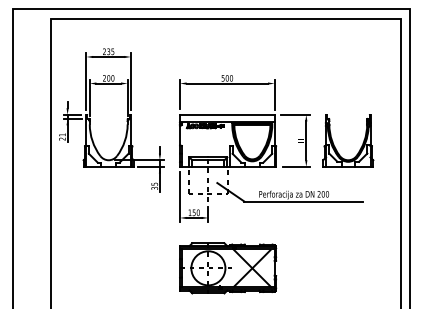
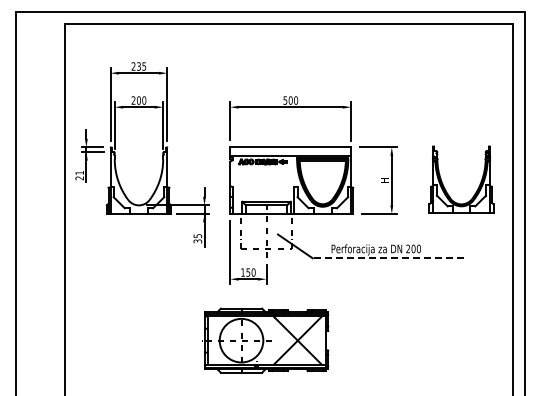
part: (335, 147) -> (445, 188), moved
line: (303, 201) -> (388, 258), solid -> dashed
part: (227, 268) -> (265, 340), moved

